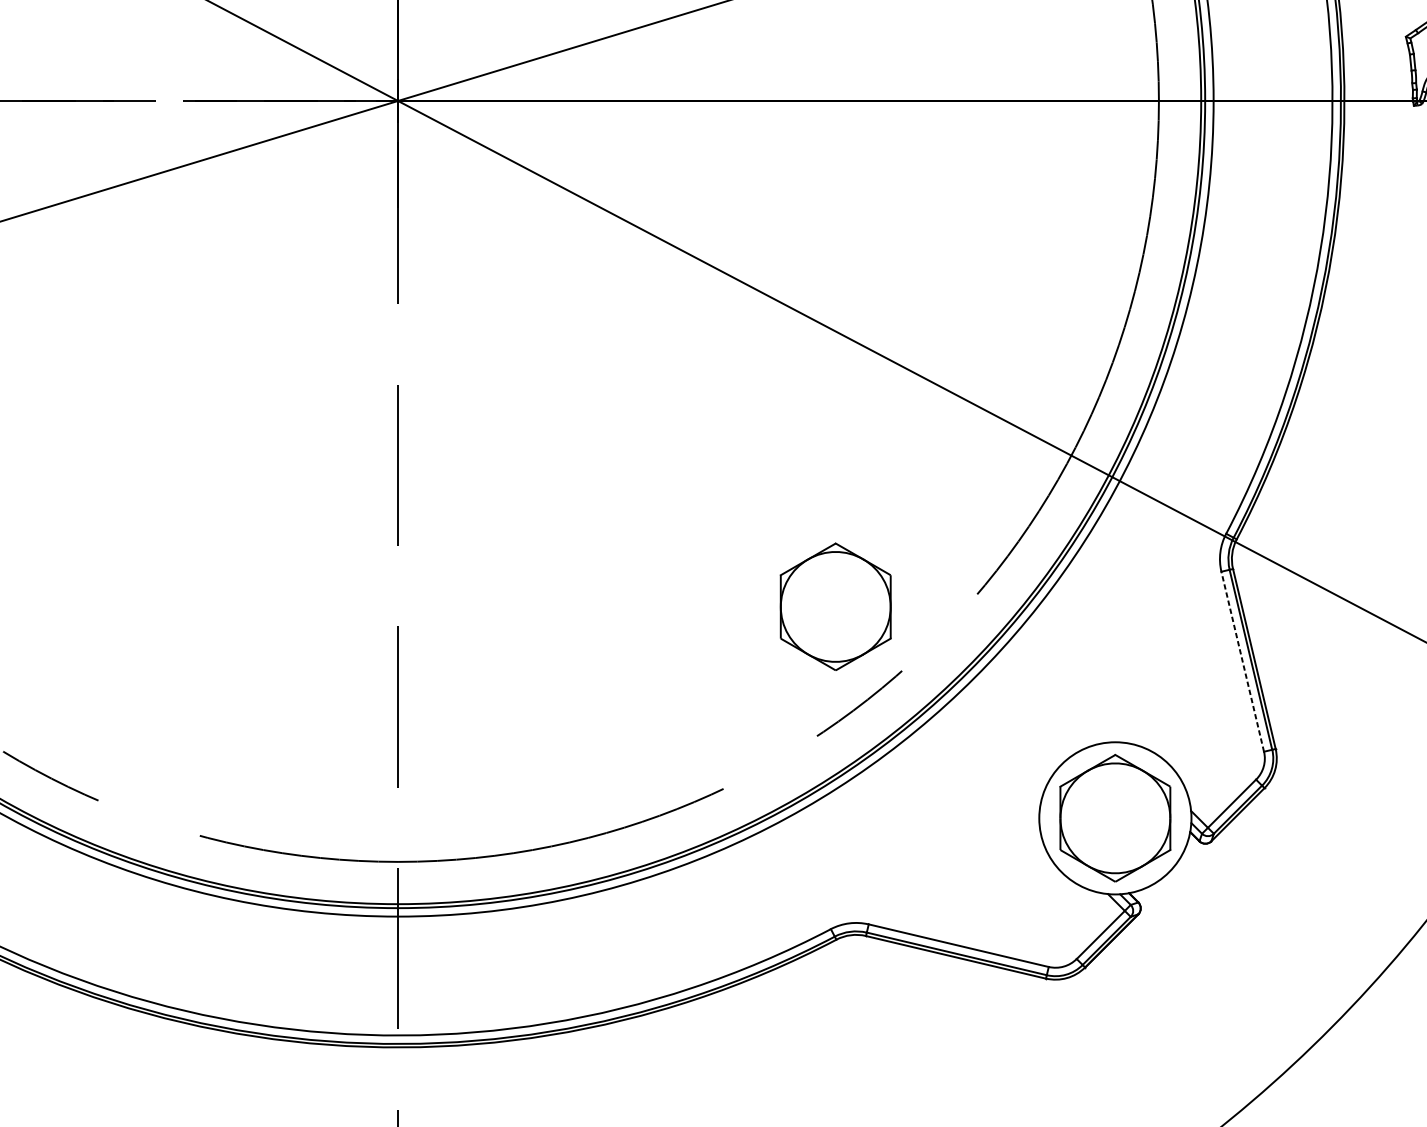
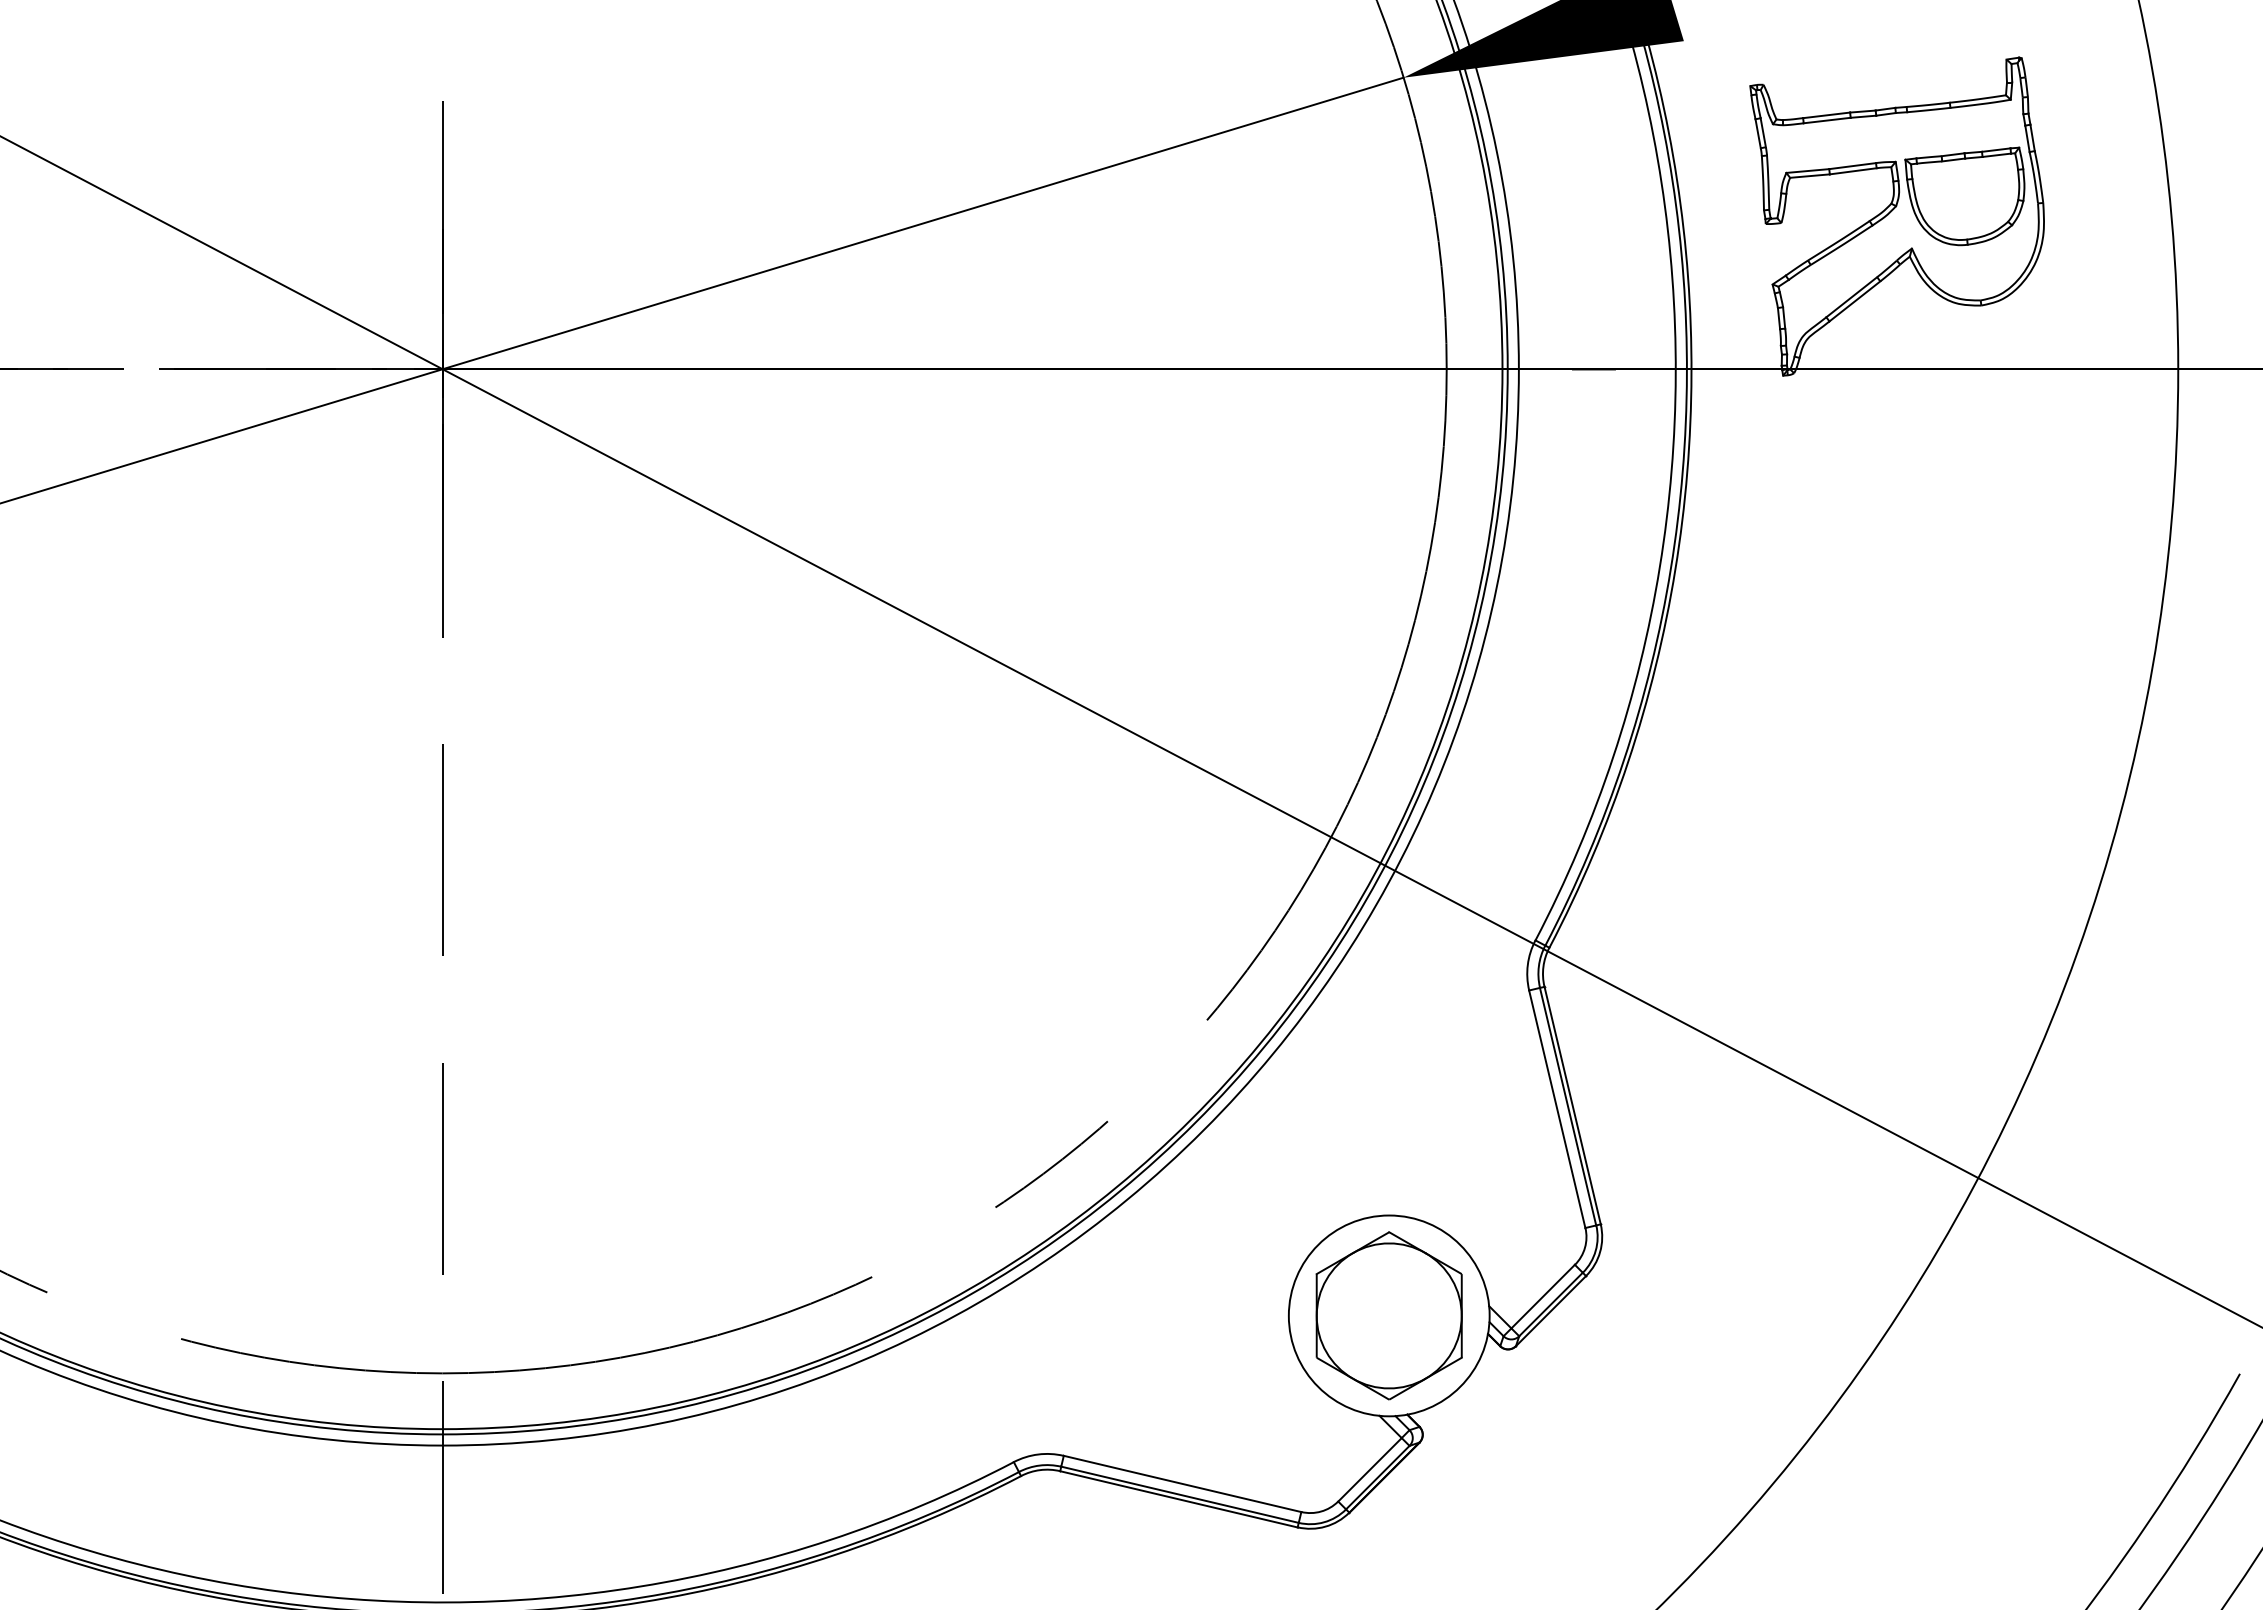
part: (835, 606) -> (1019, 1036), removed
line: (1242, 661) -> (1557, 1108), dashed -> solid

